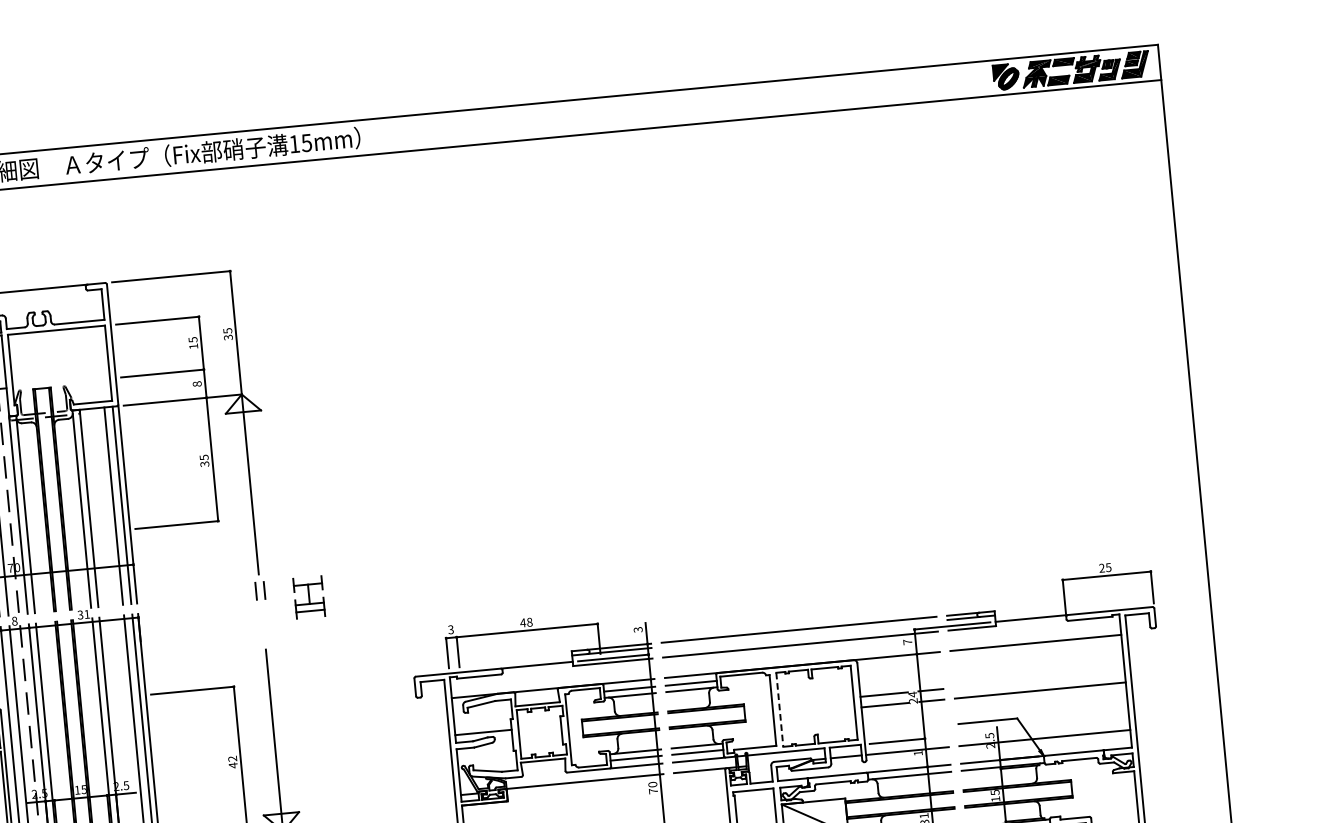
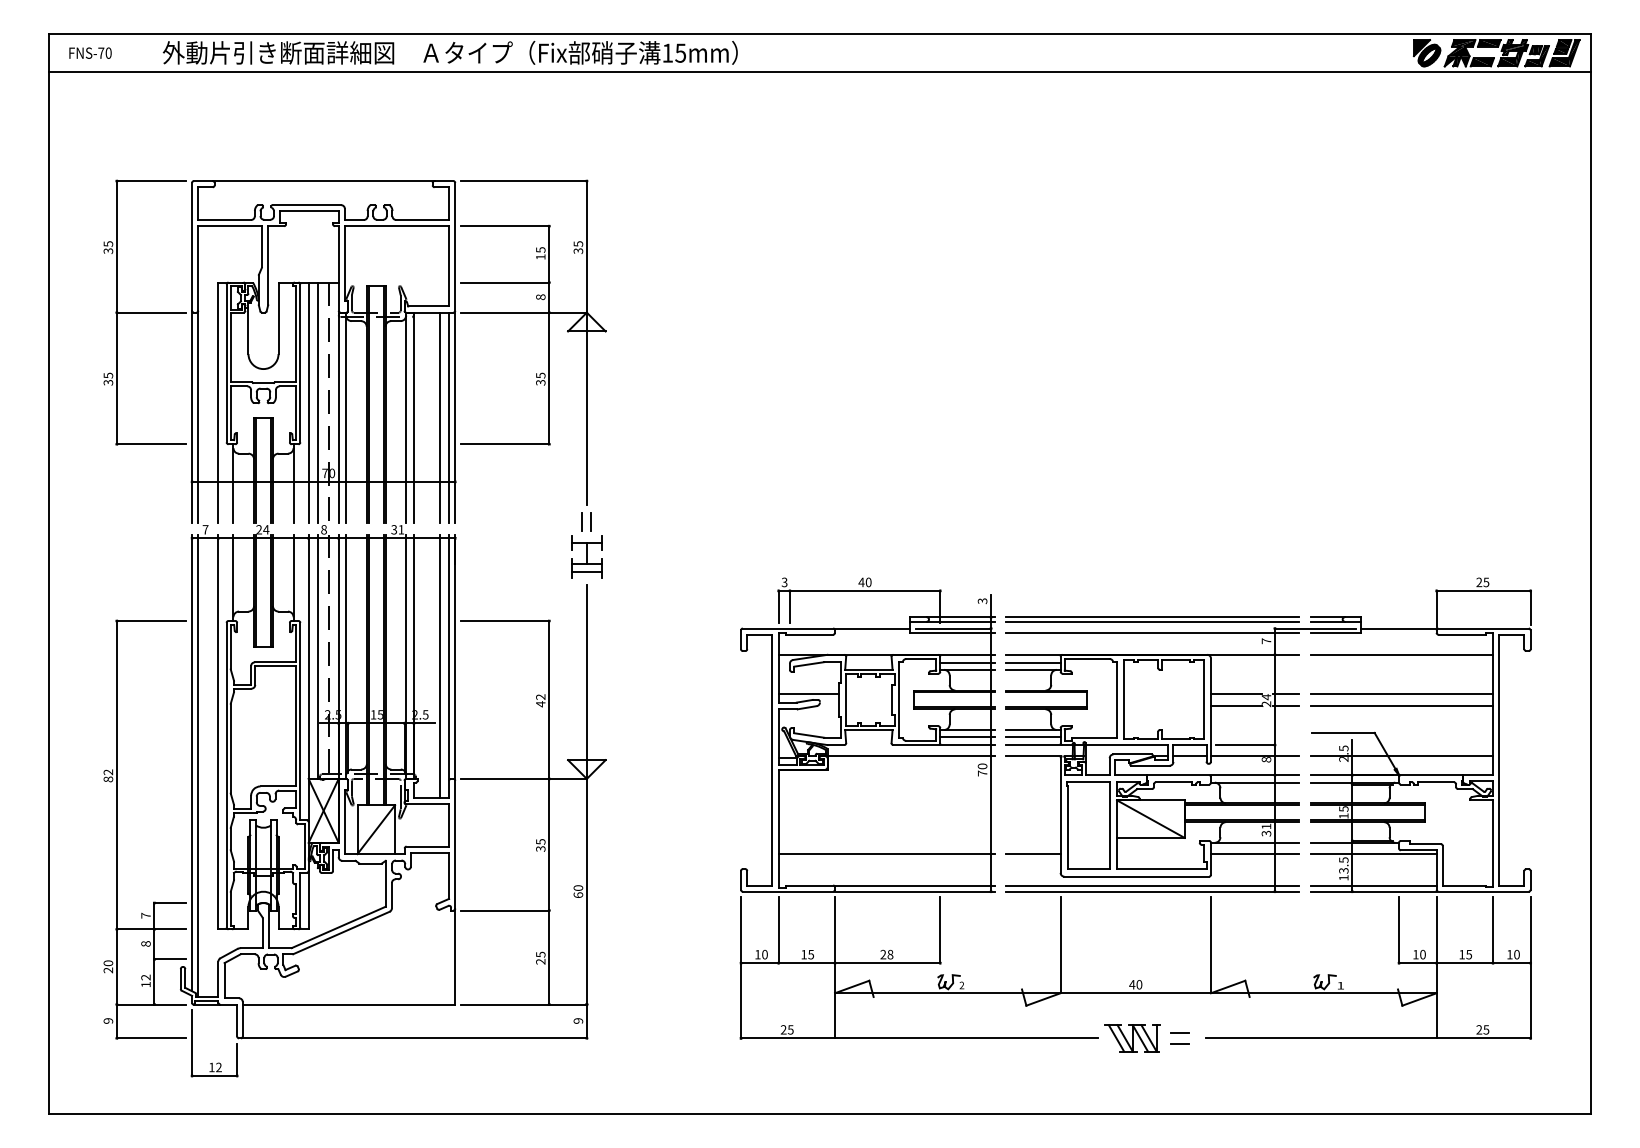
part: (308, 596) -> (586, 556), moved
text: (529, 622) -> (868, 582), 48 -> 40
line: (799, 633) -> (1152, 621), added
line: (1039, 680) -> (1401, 694), added
line: (779, 710) -> (1124, 700), dashed -> solid
text: (918, 753) -> (1266, 759), 1 -> 8

